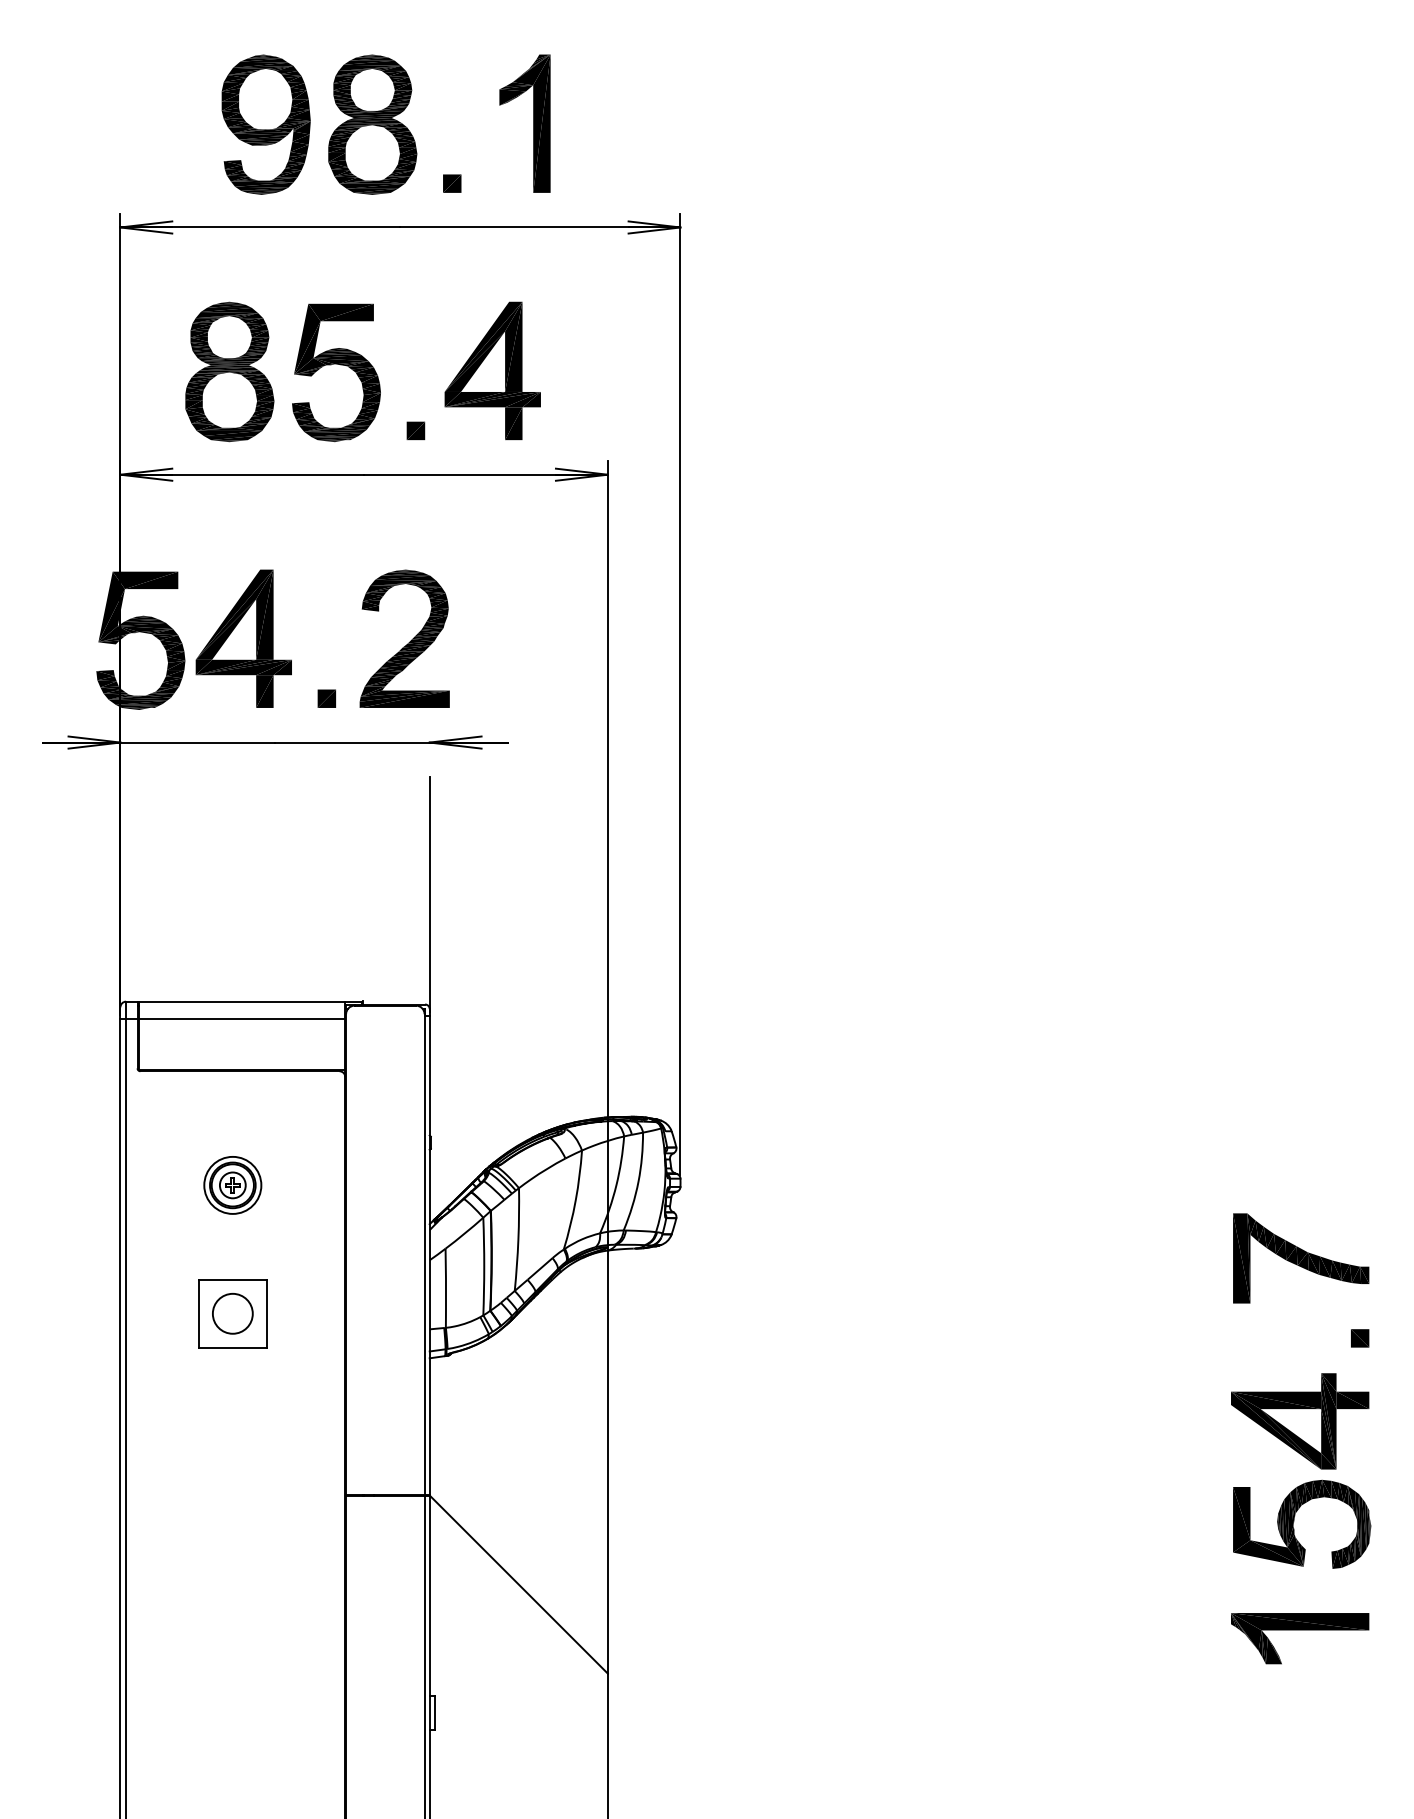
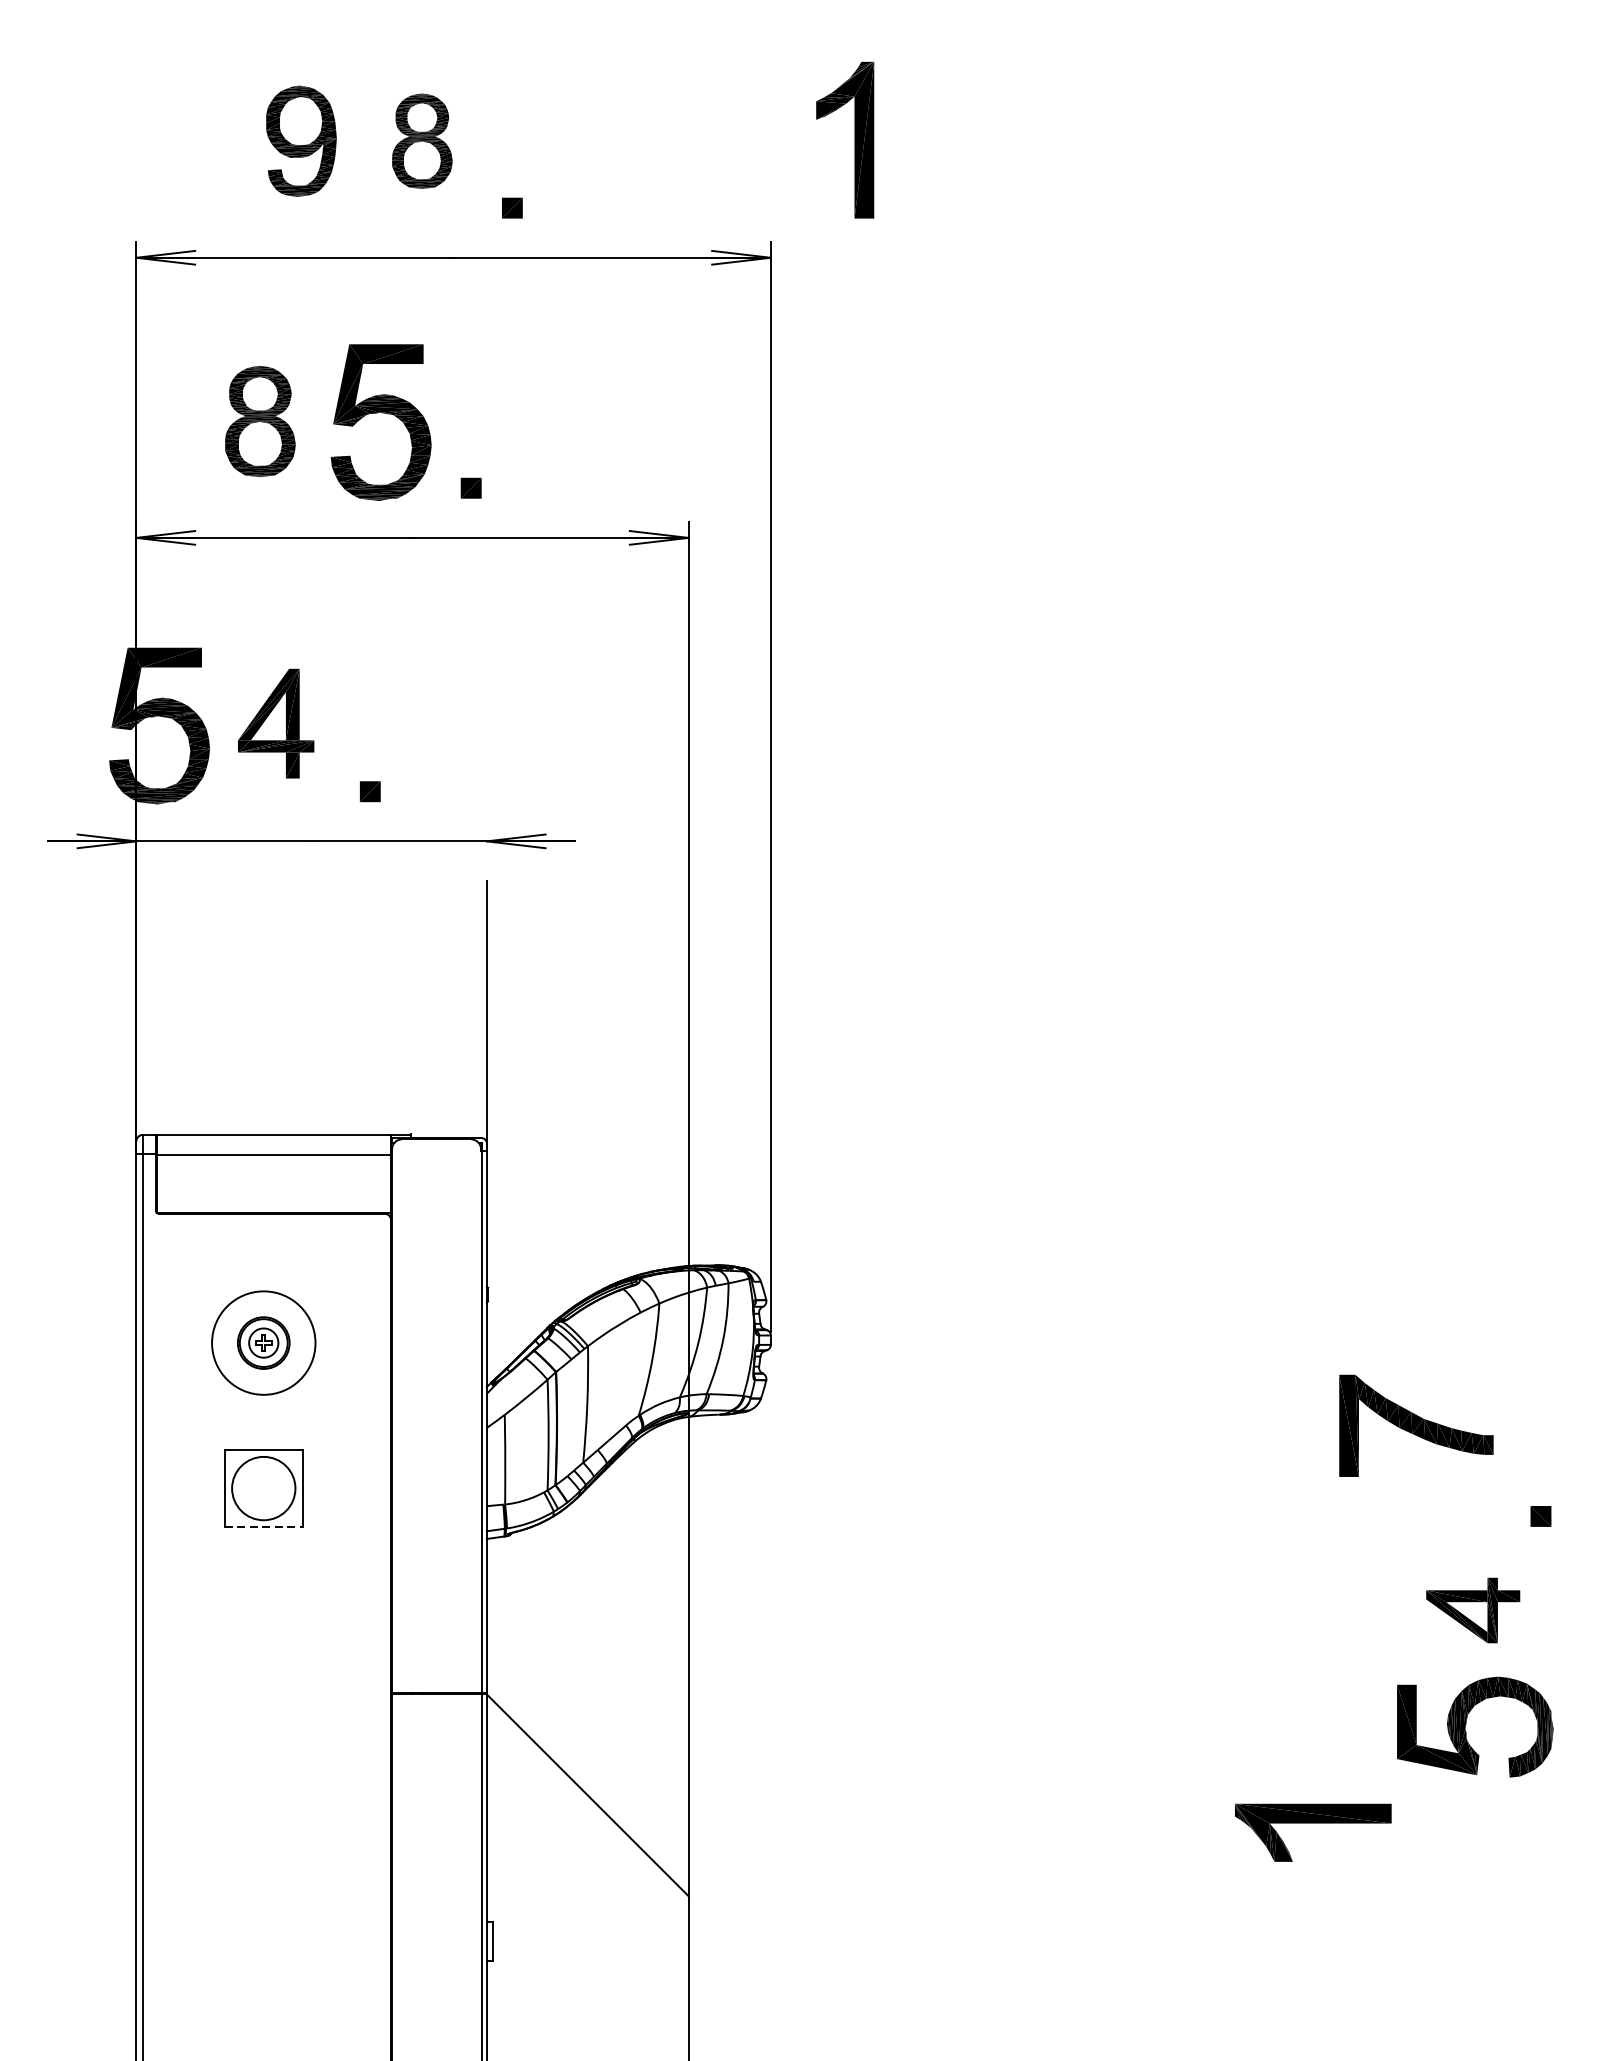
part: (533, 123) -> (854, 139), moved
part: (265, 124) -> (300, 141), size x0.7
part: (372, 124) -> (422, 141), size x0.6
part: (492, 370) -> (557, 419), removed
part: (229, 371) -> (259, 420), size x0.7
part: (243, 638) -> (275, 723), size x0.7
part: (404, 638) -> (458, 723), removed
circle: (232, 1184) -> (263, 1342), size x1.6
part: (1301, 1258) -> (1416, 1425), moved
circle: (232, 1313) -> (263, 1488), size x1.4
line: (233, 1348) -> (264, 1527), solid -> dashed
part: (1300, 1421) -> (1473, 1610), size x0.6
part: (1300, 1630) -> (1313, 1823), moved

